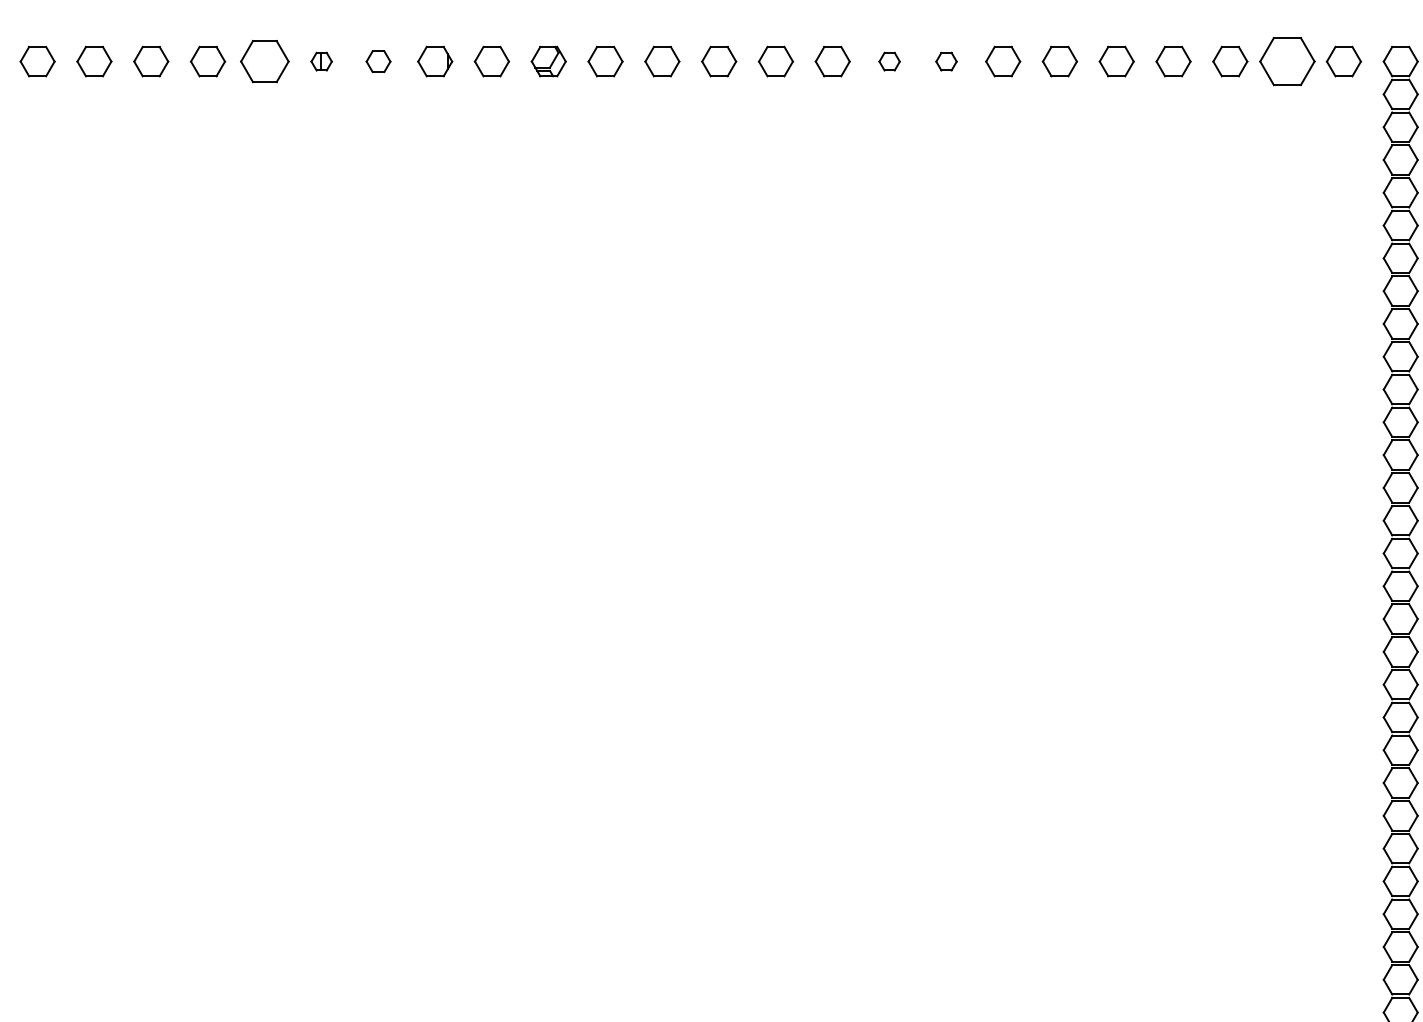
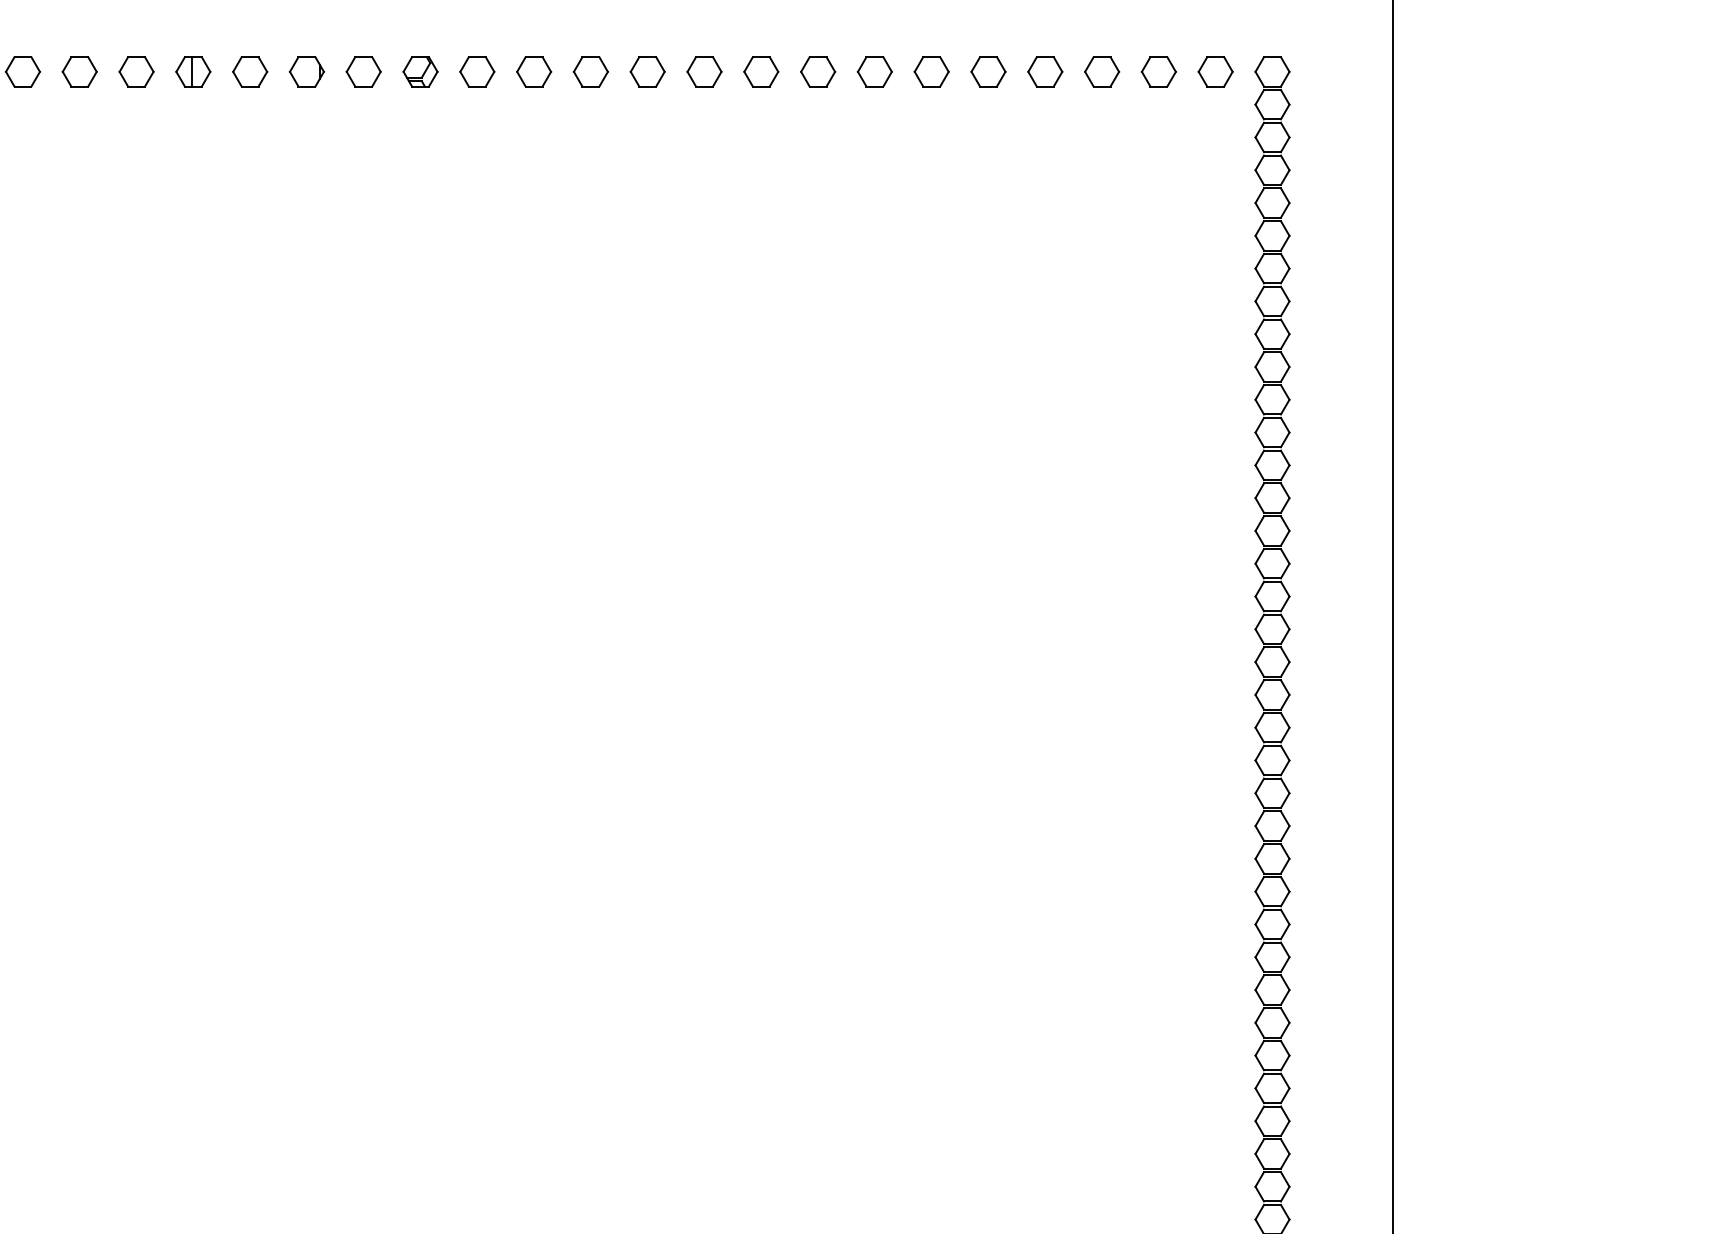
part: (264, 61) -> (136, 71), size x0.71
part: (321, 61) -> (193, 71), size x1.67
part: (378, 61) -> (250, 71), size x1.43
part: (889, 61) -> (761, 71), size x1.67
part: (946, 61) -> (818, 71), size x1.67
part: (1286, 61) -> (1158, 71), size x0.62

